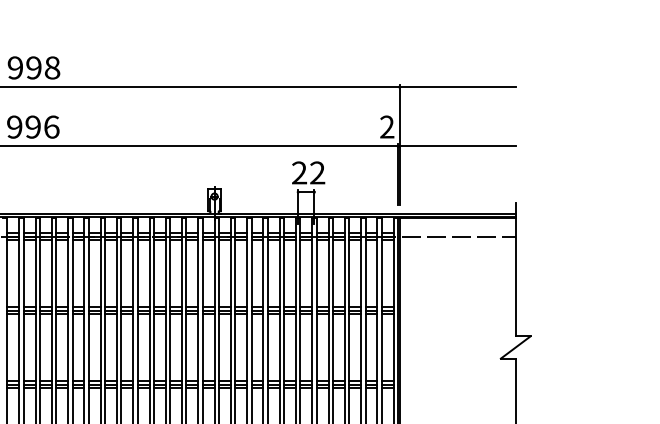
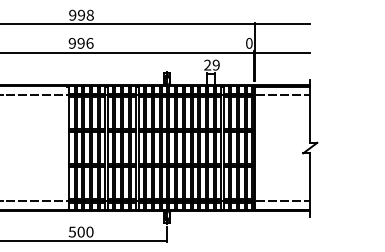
text: (387, 127) -> (249, 43), 2 -> 0
text: (316, 173) -> (215, 65), 22 -> 29

